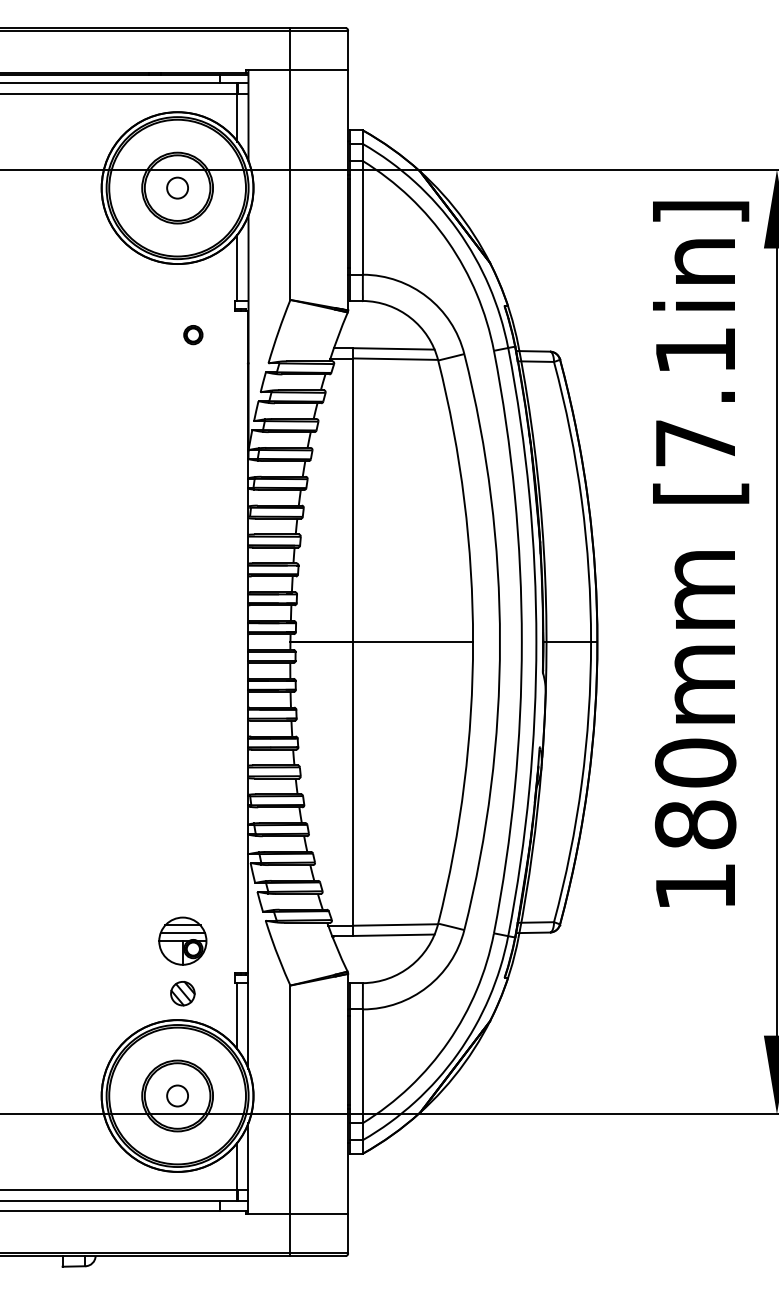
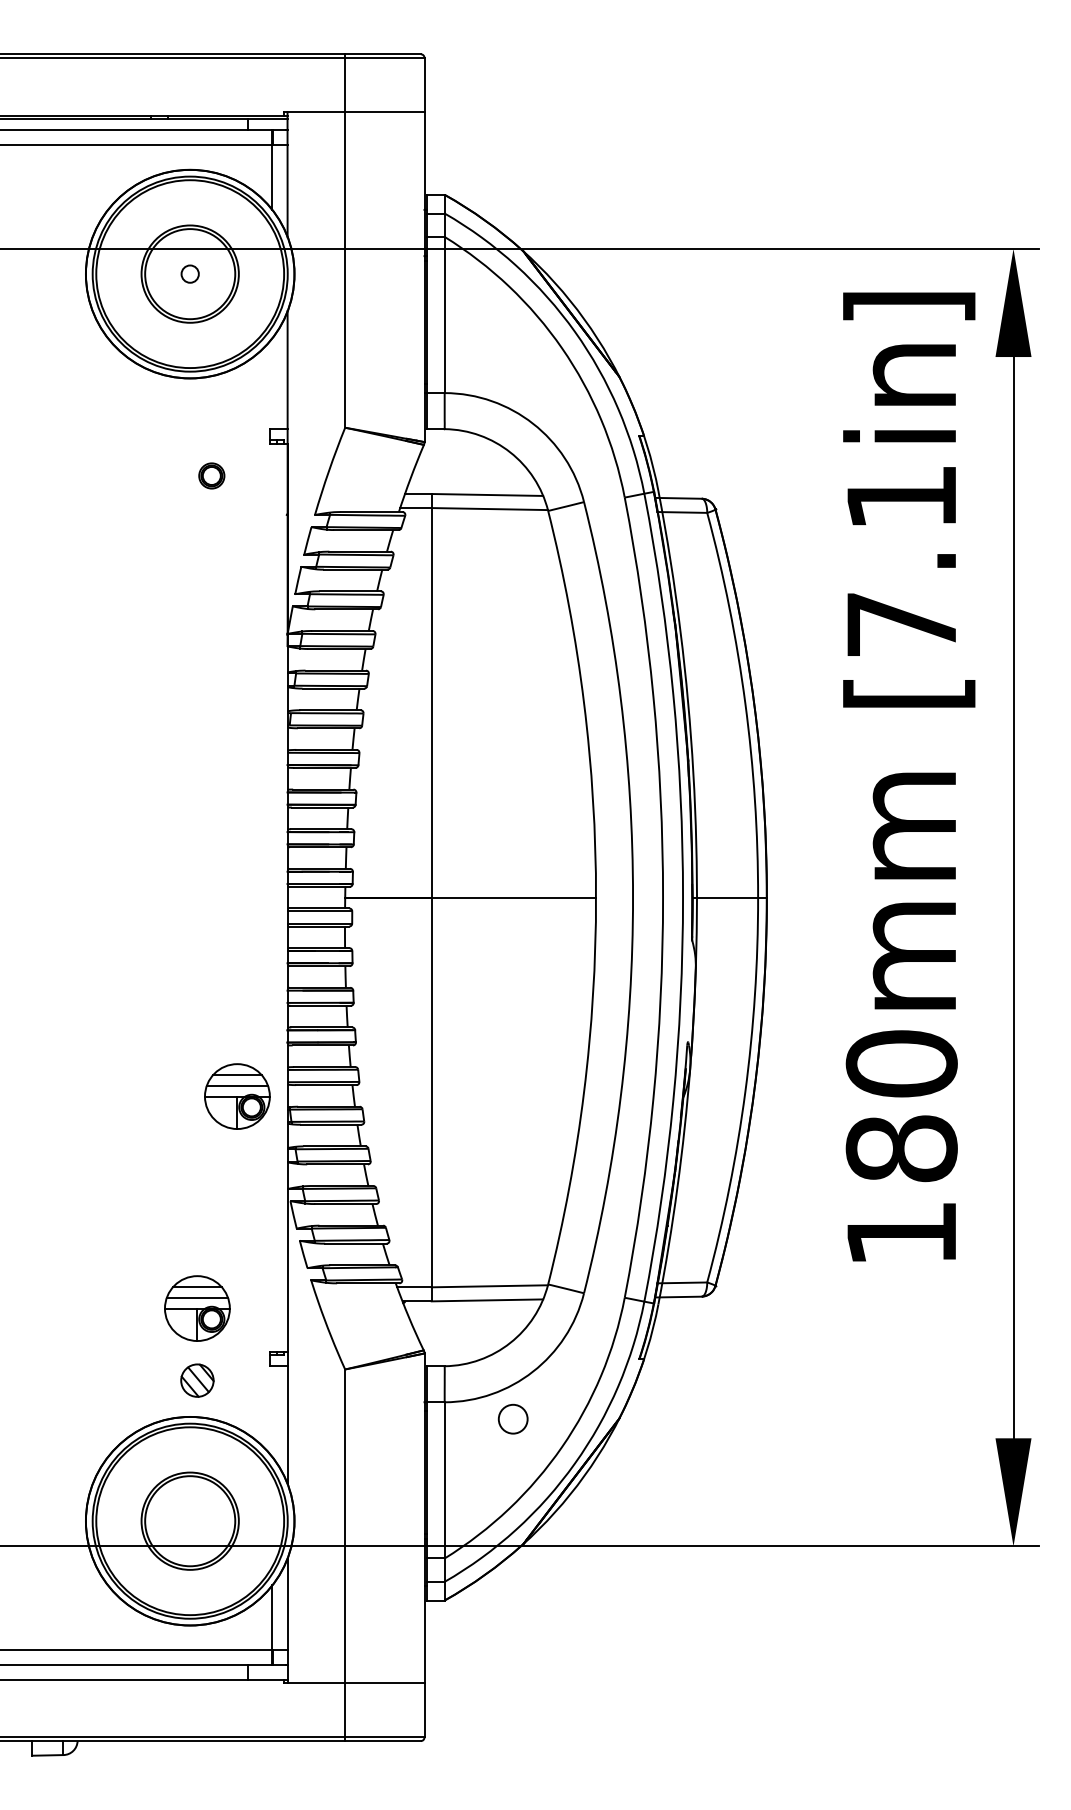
circle: (177, 187) -> (189, 273), size x0.6
line: (237, 267) -> (272, 383), removed
part: (212, 786) -> (237, 1096), added
line: (237, 1016) -> (272, 1411), removed
circle: (177, 1095) -> (512, 1418), moved

